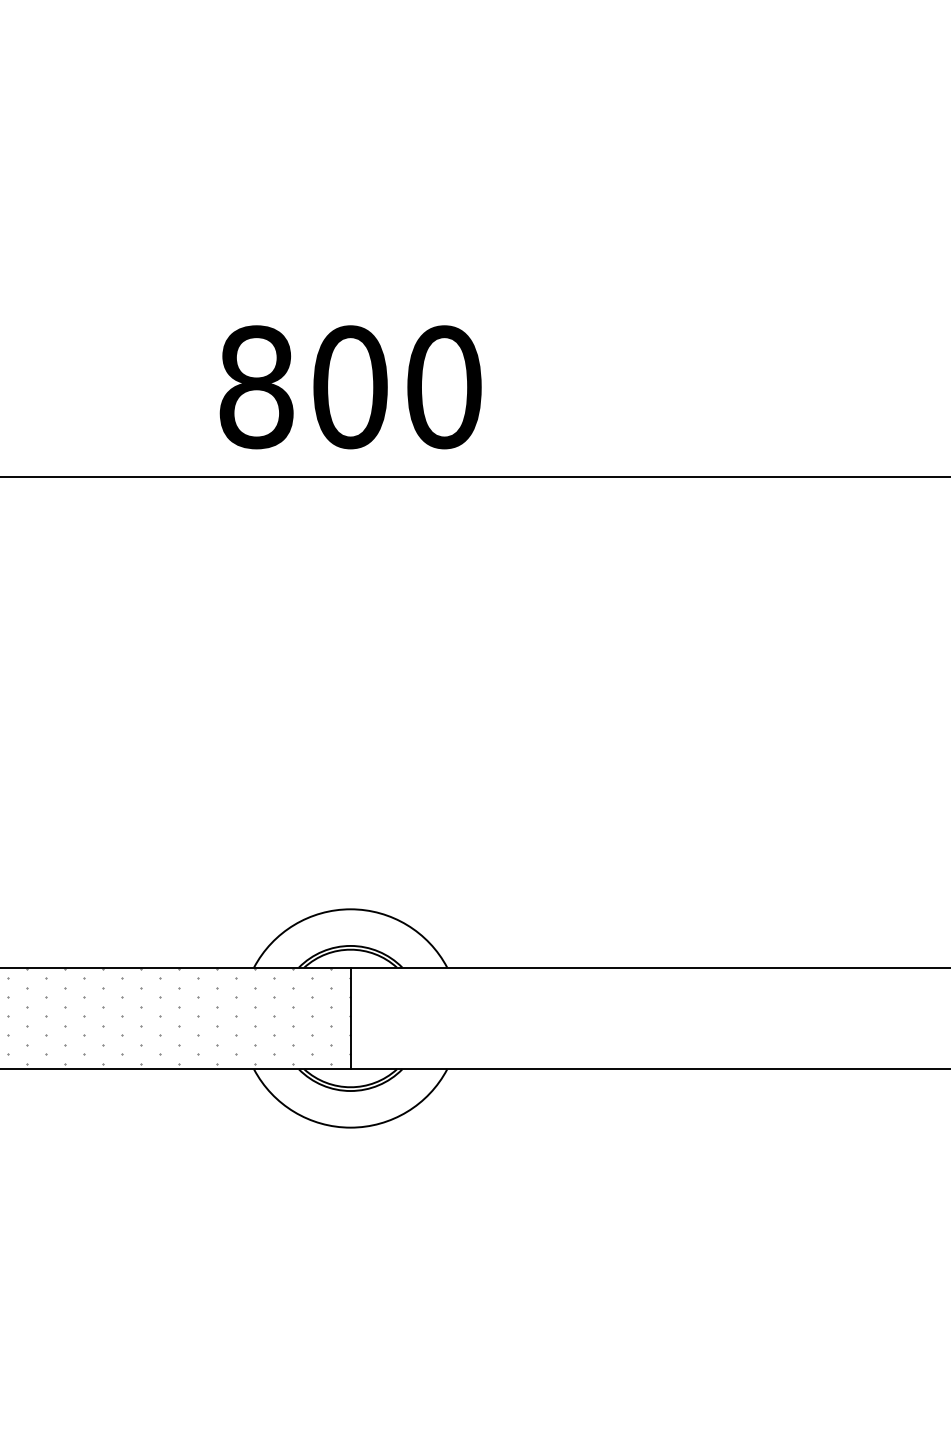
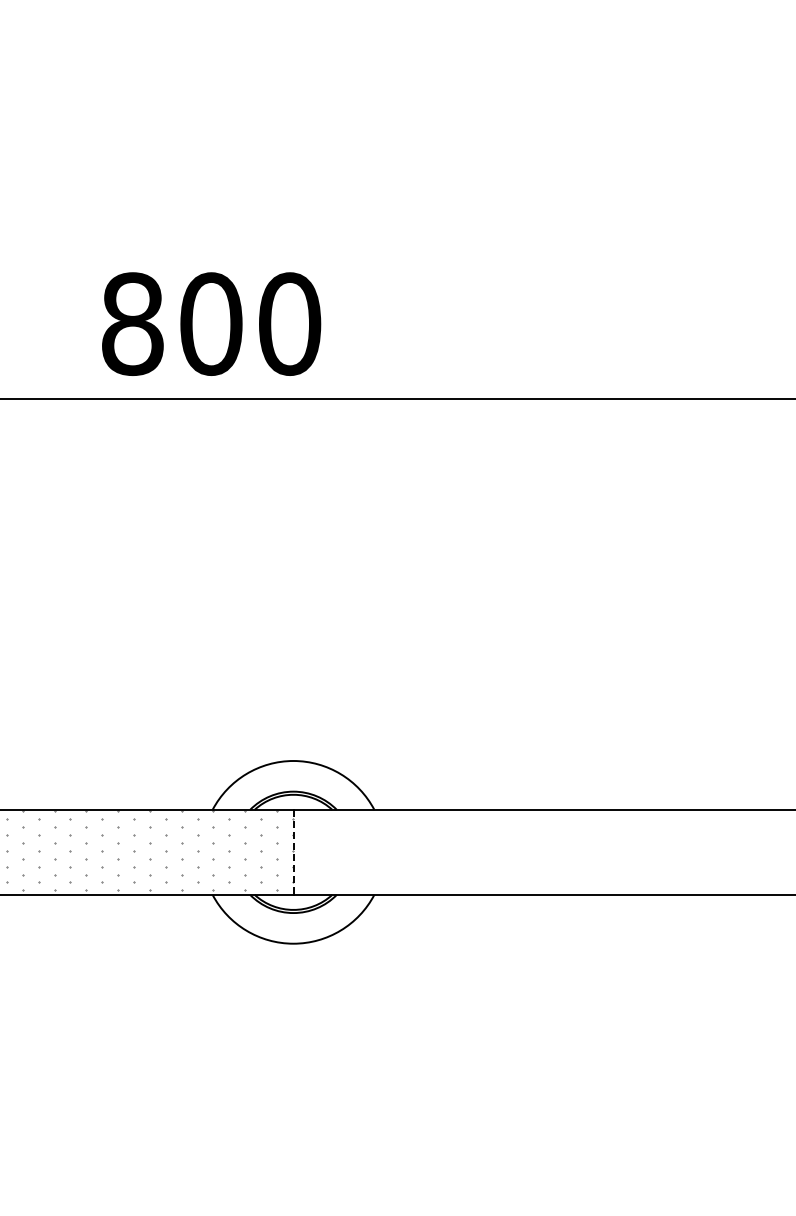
text: (350, 386) -> (211, 323), moved
line: (350, 1018) -> (293, 852), solid -> dashed

